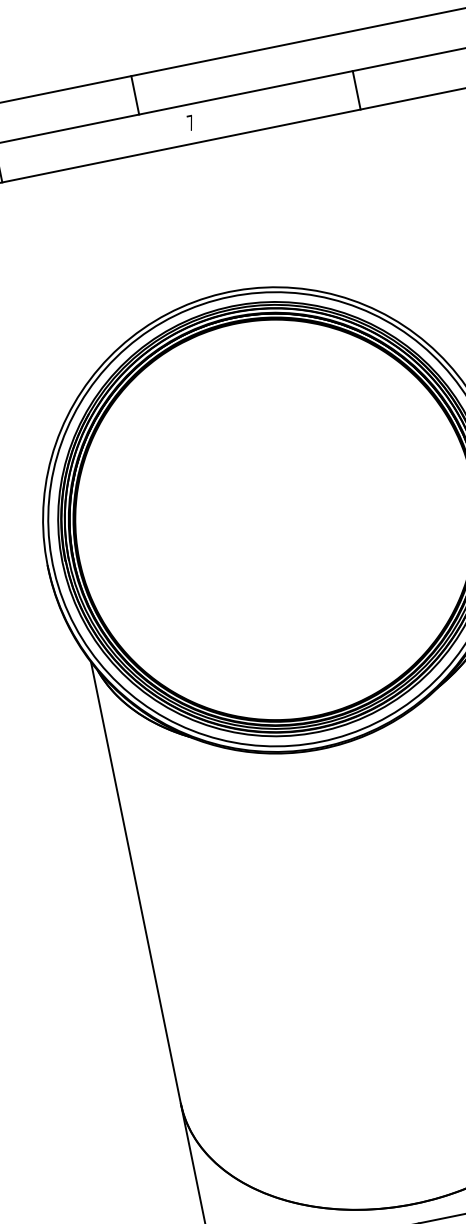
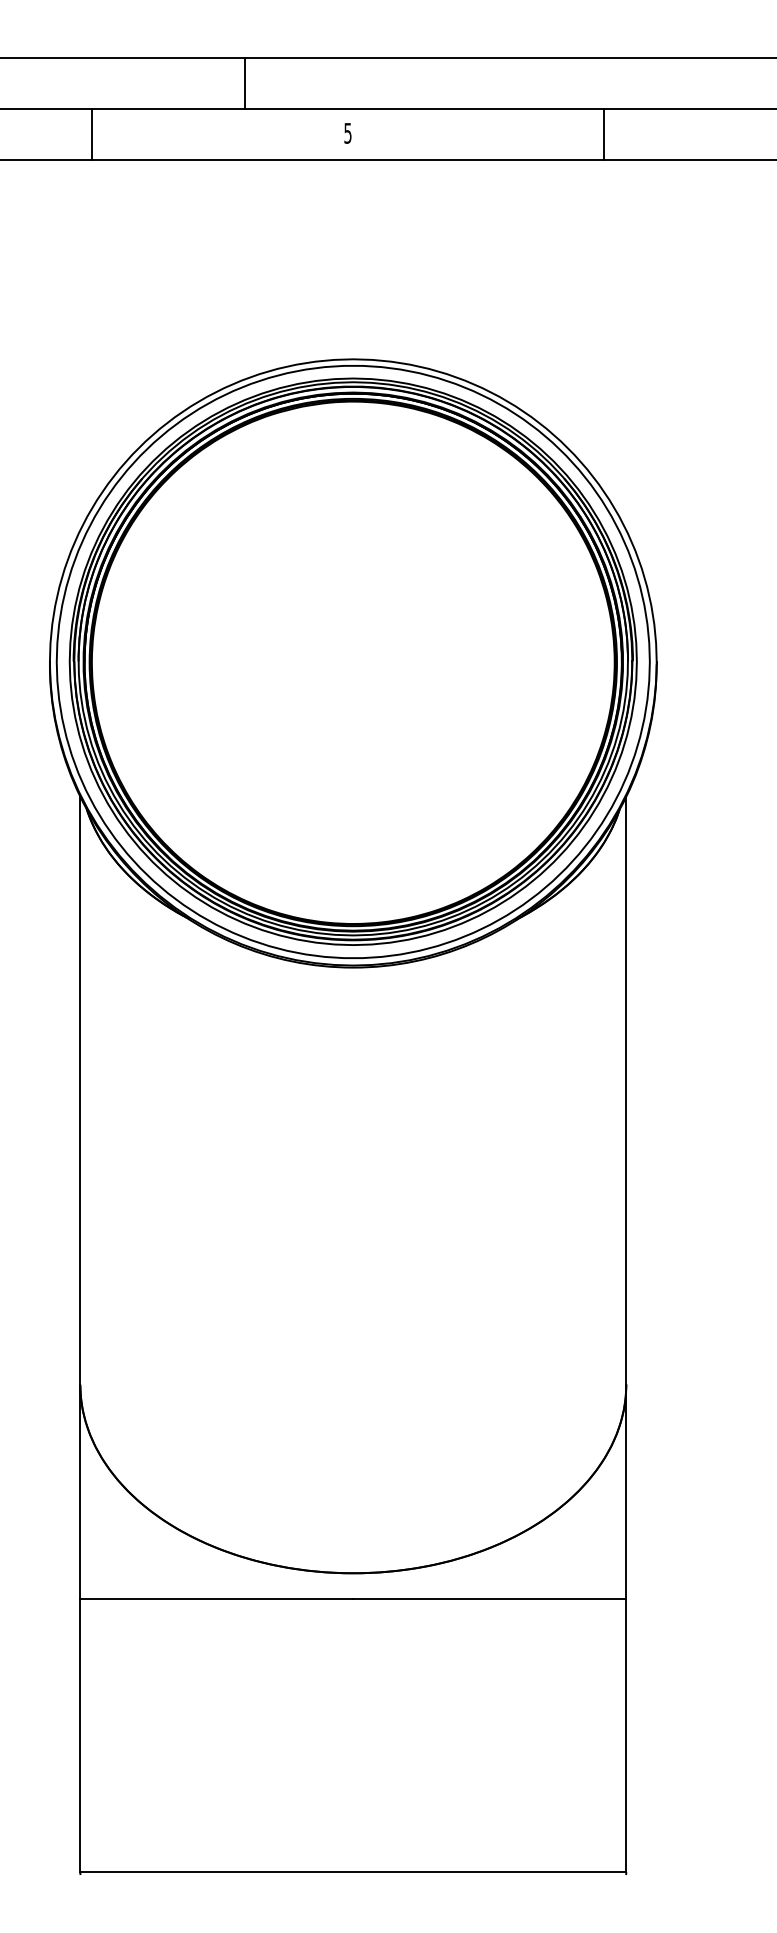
line: (356, 90) -> (603, 134), moved
line: (135, 95) -> (245, 83), moved
text: (190, 123) -> (347, 133), 7 -> 5

